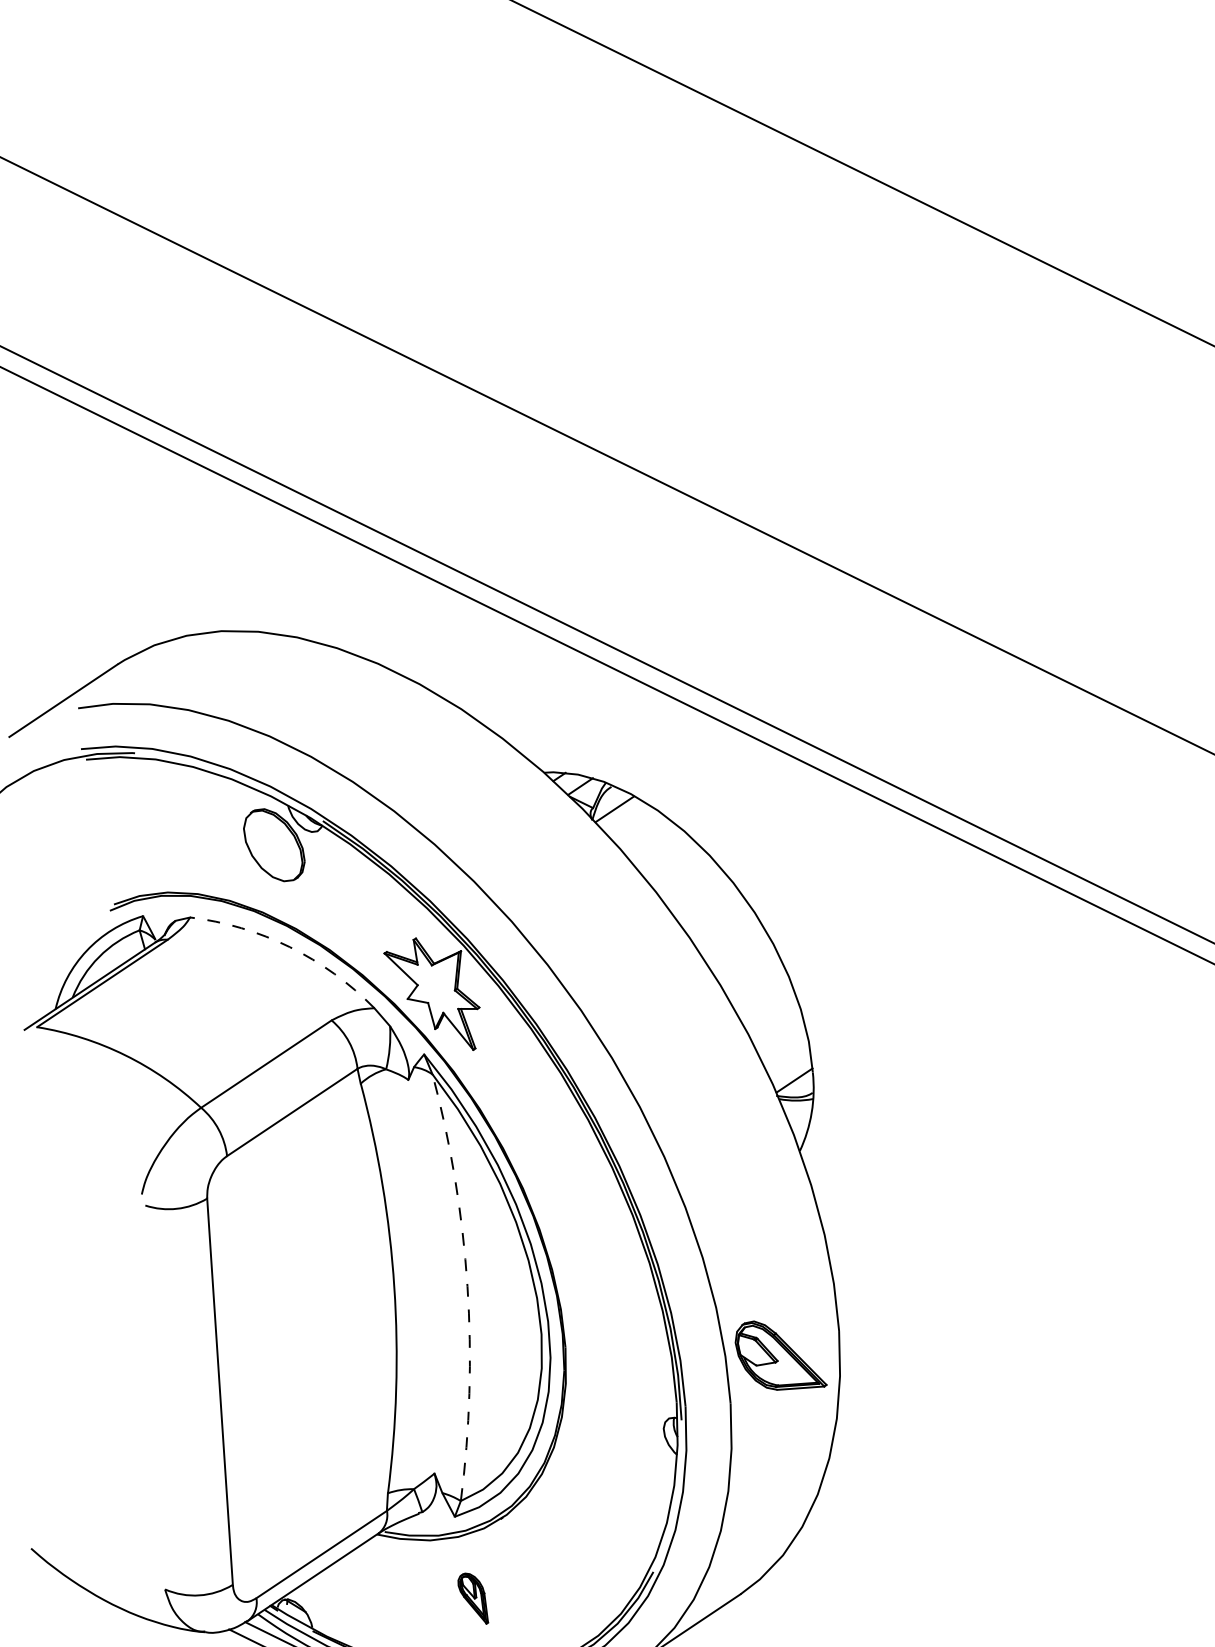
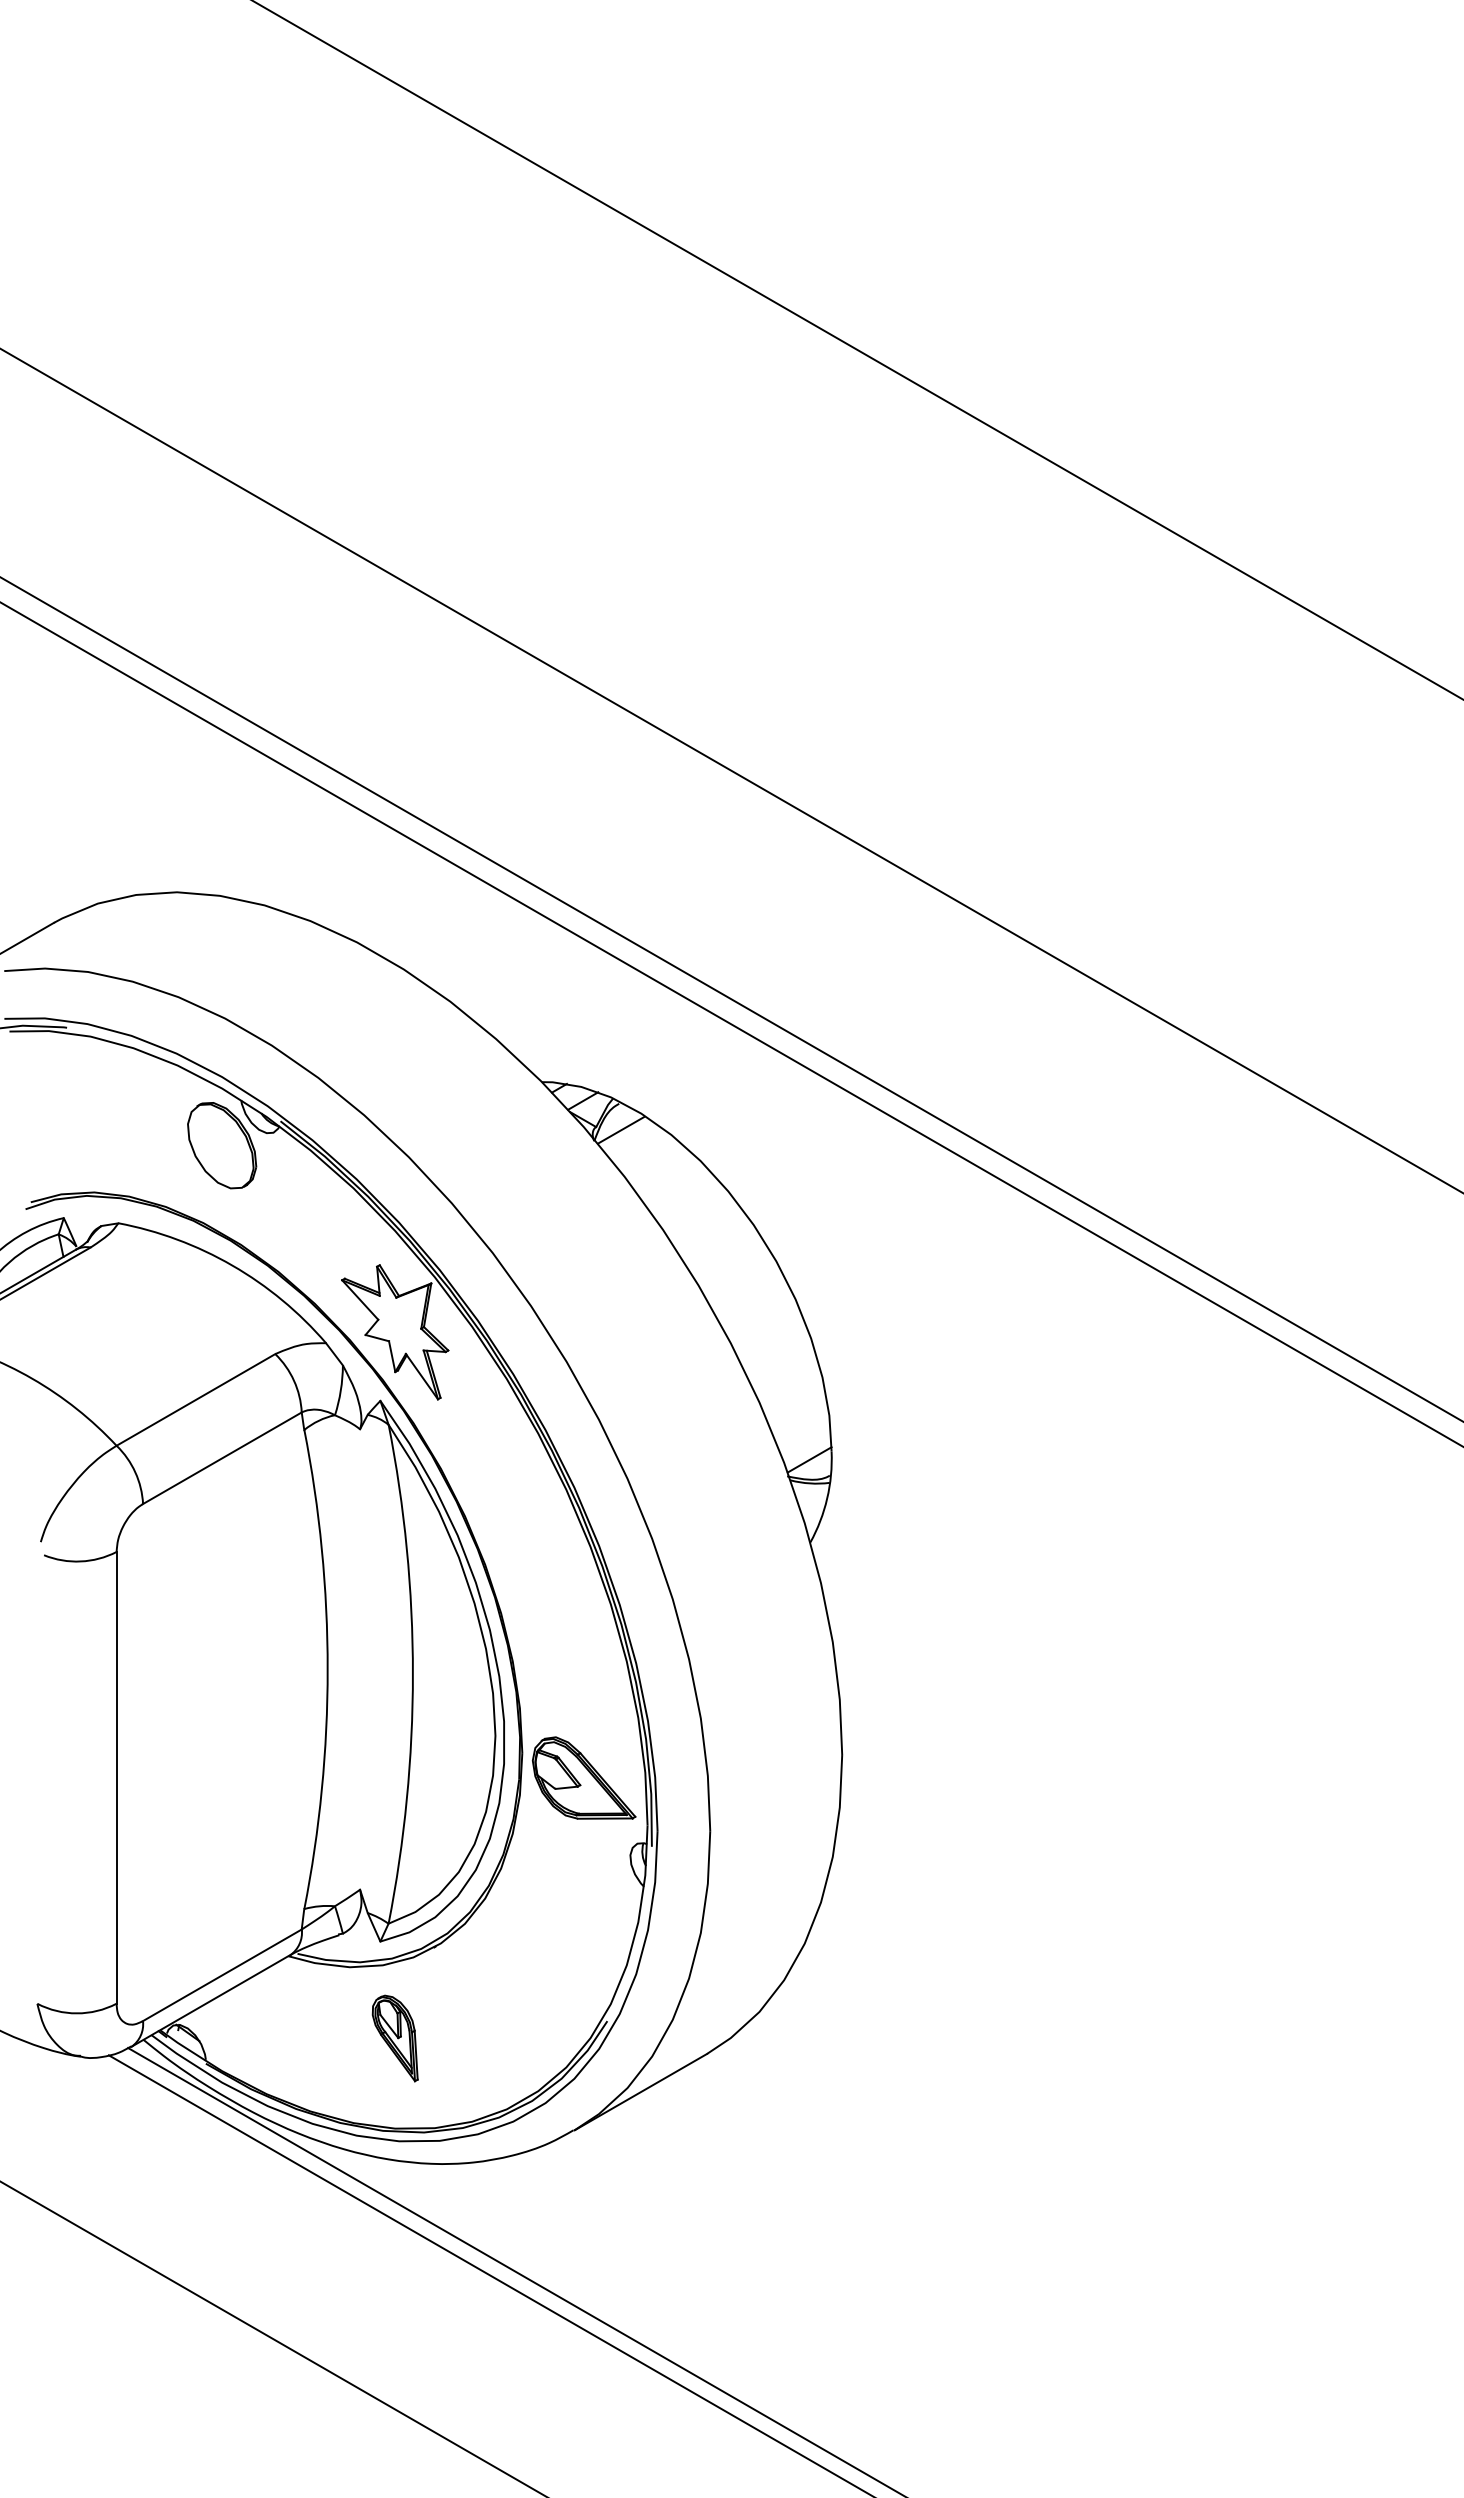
arc: (290, 947) -> (232, 1265), dashed -> solid
arc: (467, 1286) -> (412, 1674), dashed -> solid
part: (779, 1354) -> (583, 1777), moved
part: (472, 1598) -> (394, 2038), size x1.43

